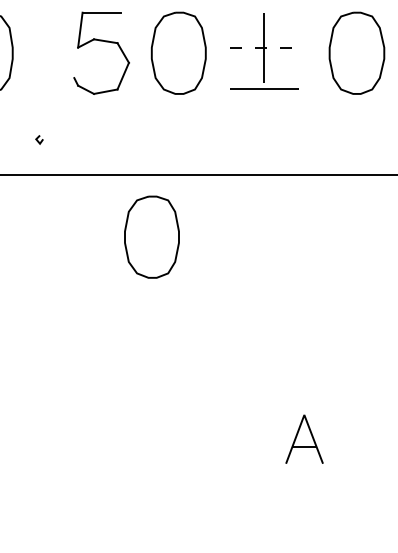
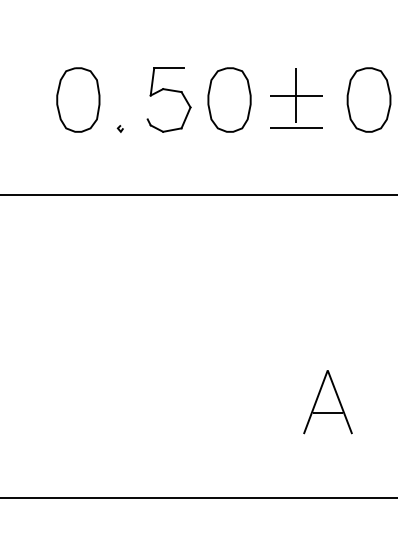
line: (264, 47) -> (296, 95), dashed -> solid
line: (38, 139) -> (119, 128), moved
part: (151, 236) -> (208, 243), removed
part: (303, 439) -> (327, 402), size x1.67

